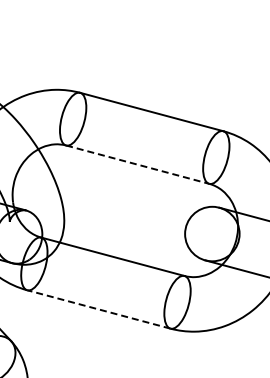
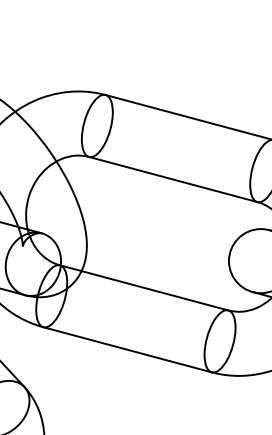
line: (138, 164) -> (174, 179), dashed -> solid
line: (98, 309) -> (127, 349), dashed -> solid

